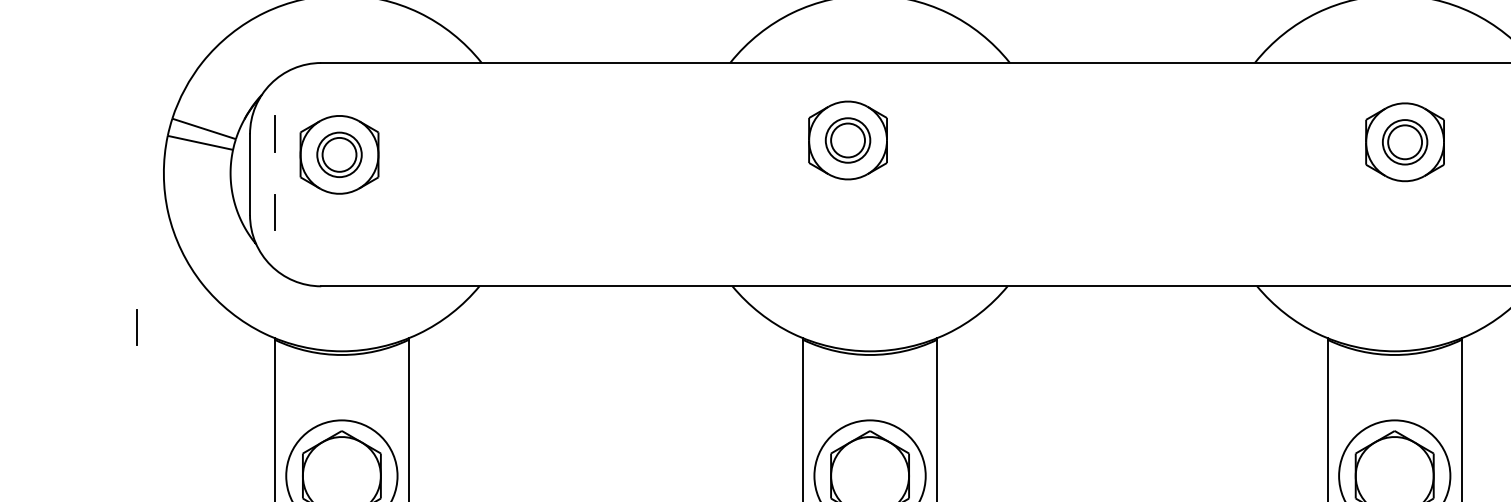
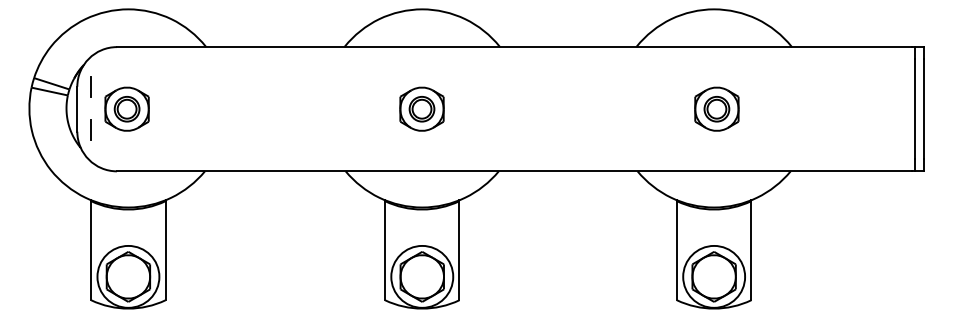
part: (847, 139) -> (421, 108), moved
part: (1404, 140) -> (716, 108), moved
part: (338, 153) -> (126, 108), moved
line: (135, 326) -> (13, 193), removed

